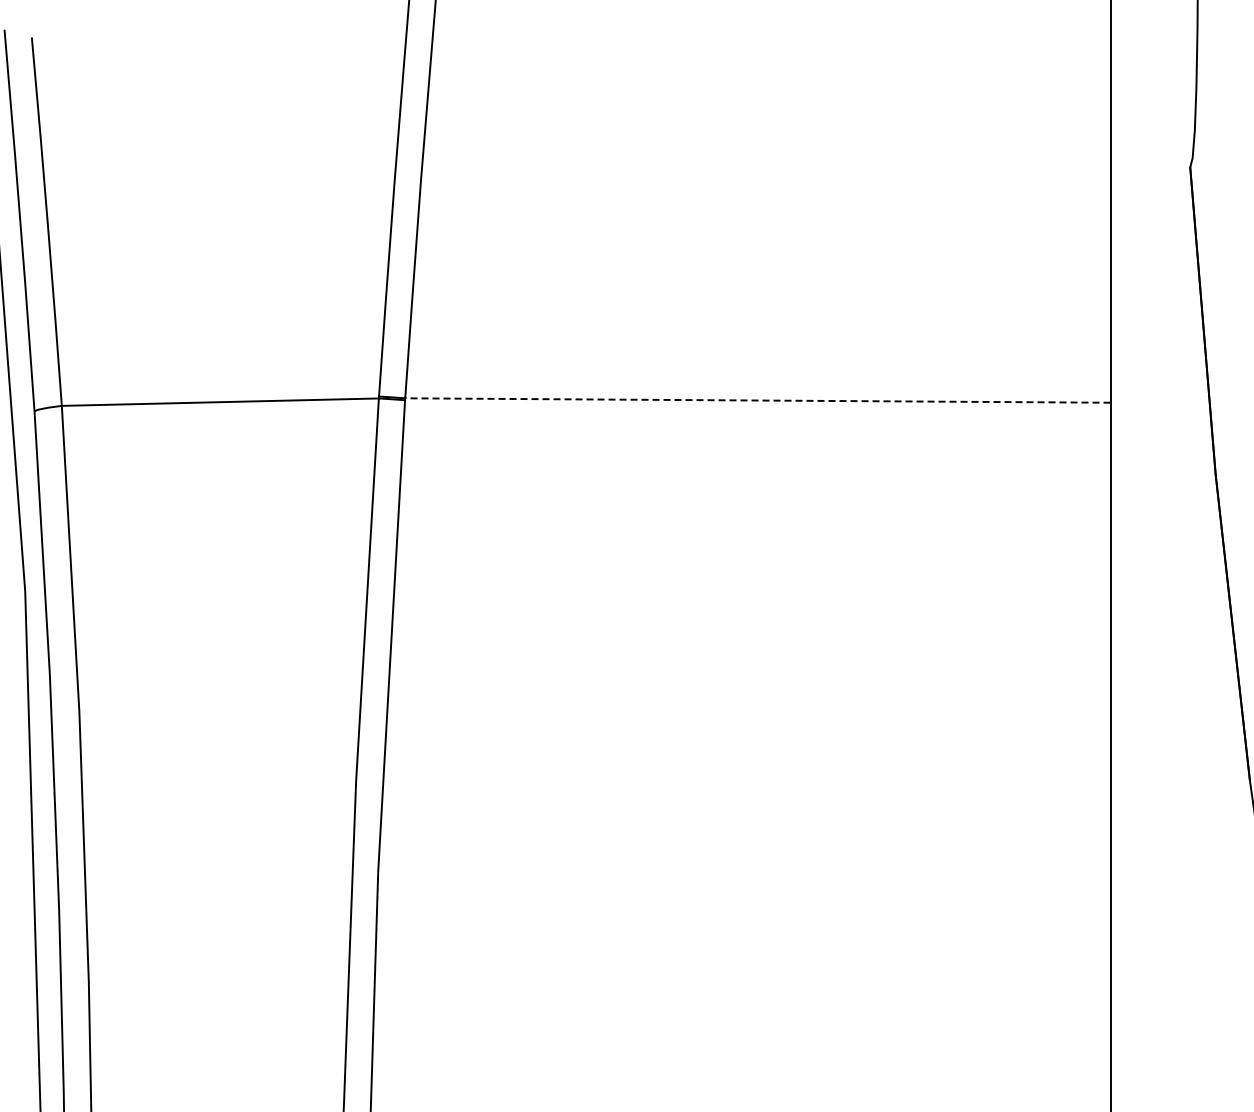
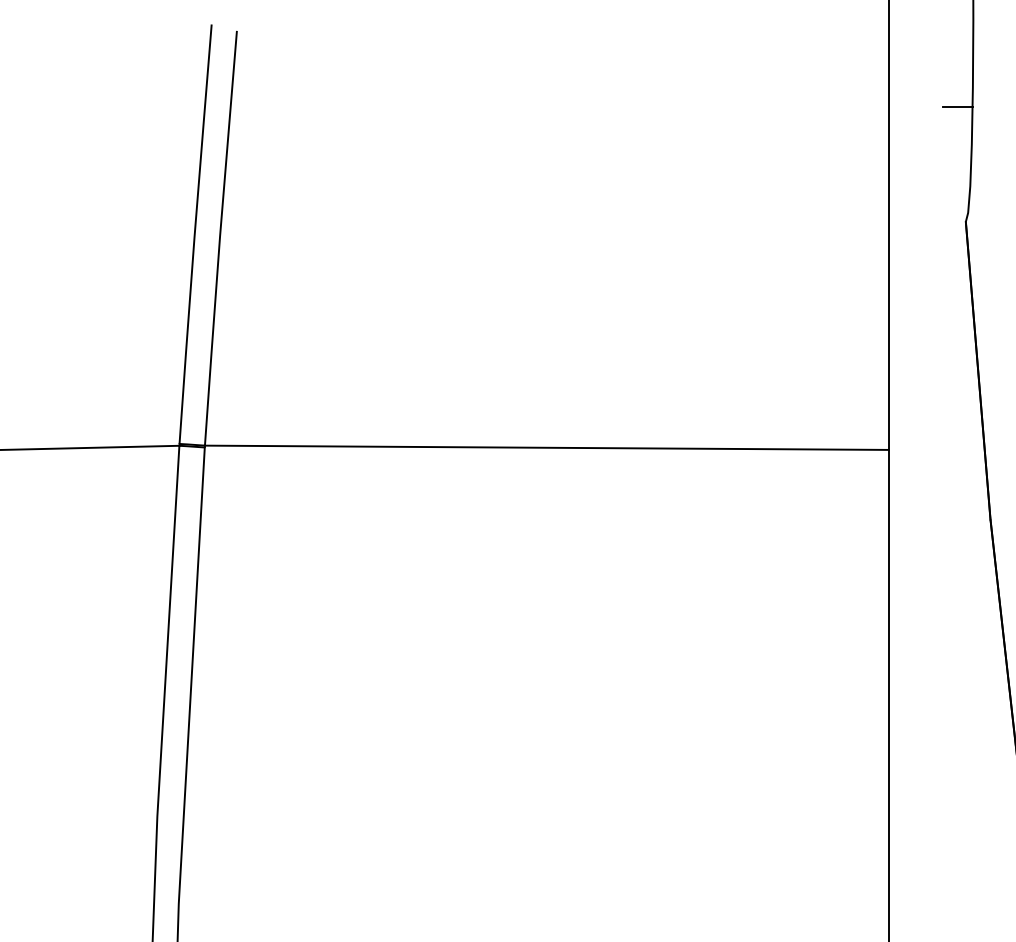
line: (1181, 49) -> (957, 107), added
line: (757, 400) -> (546, 447), dashed -> solid

